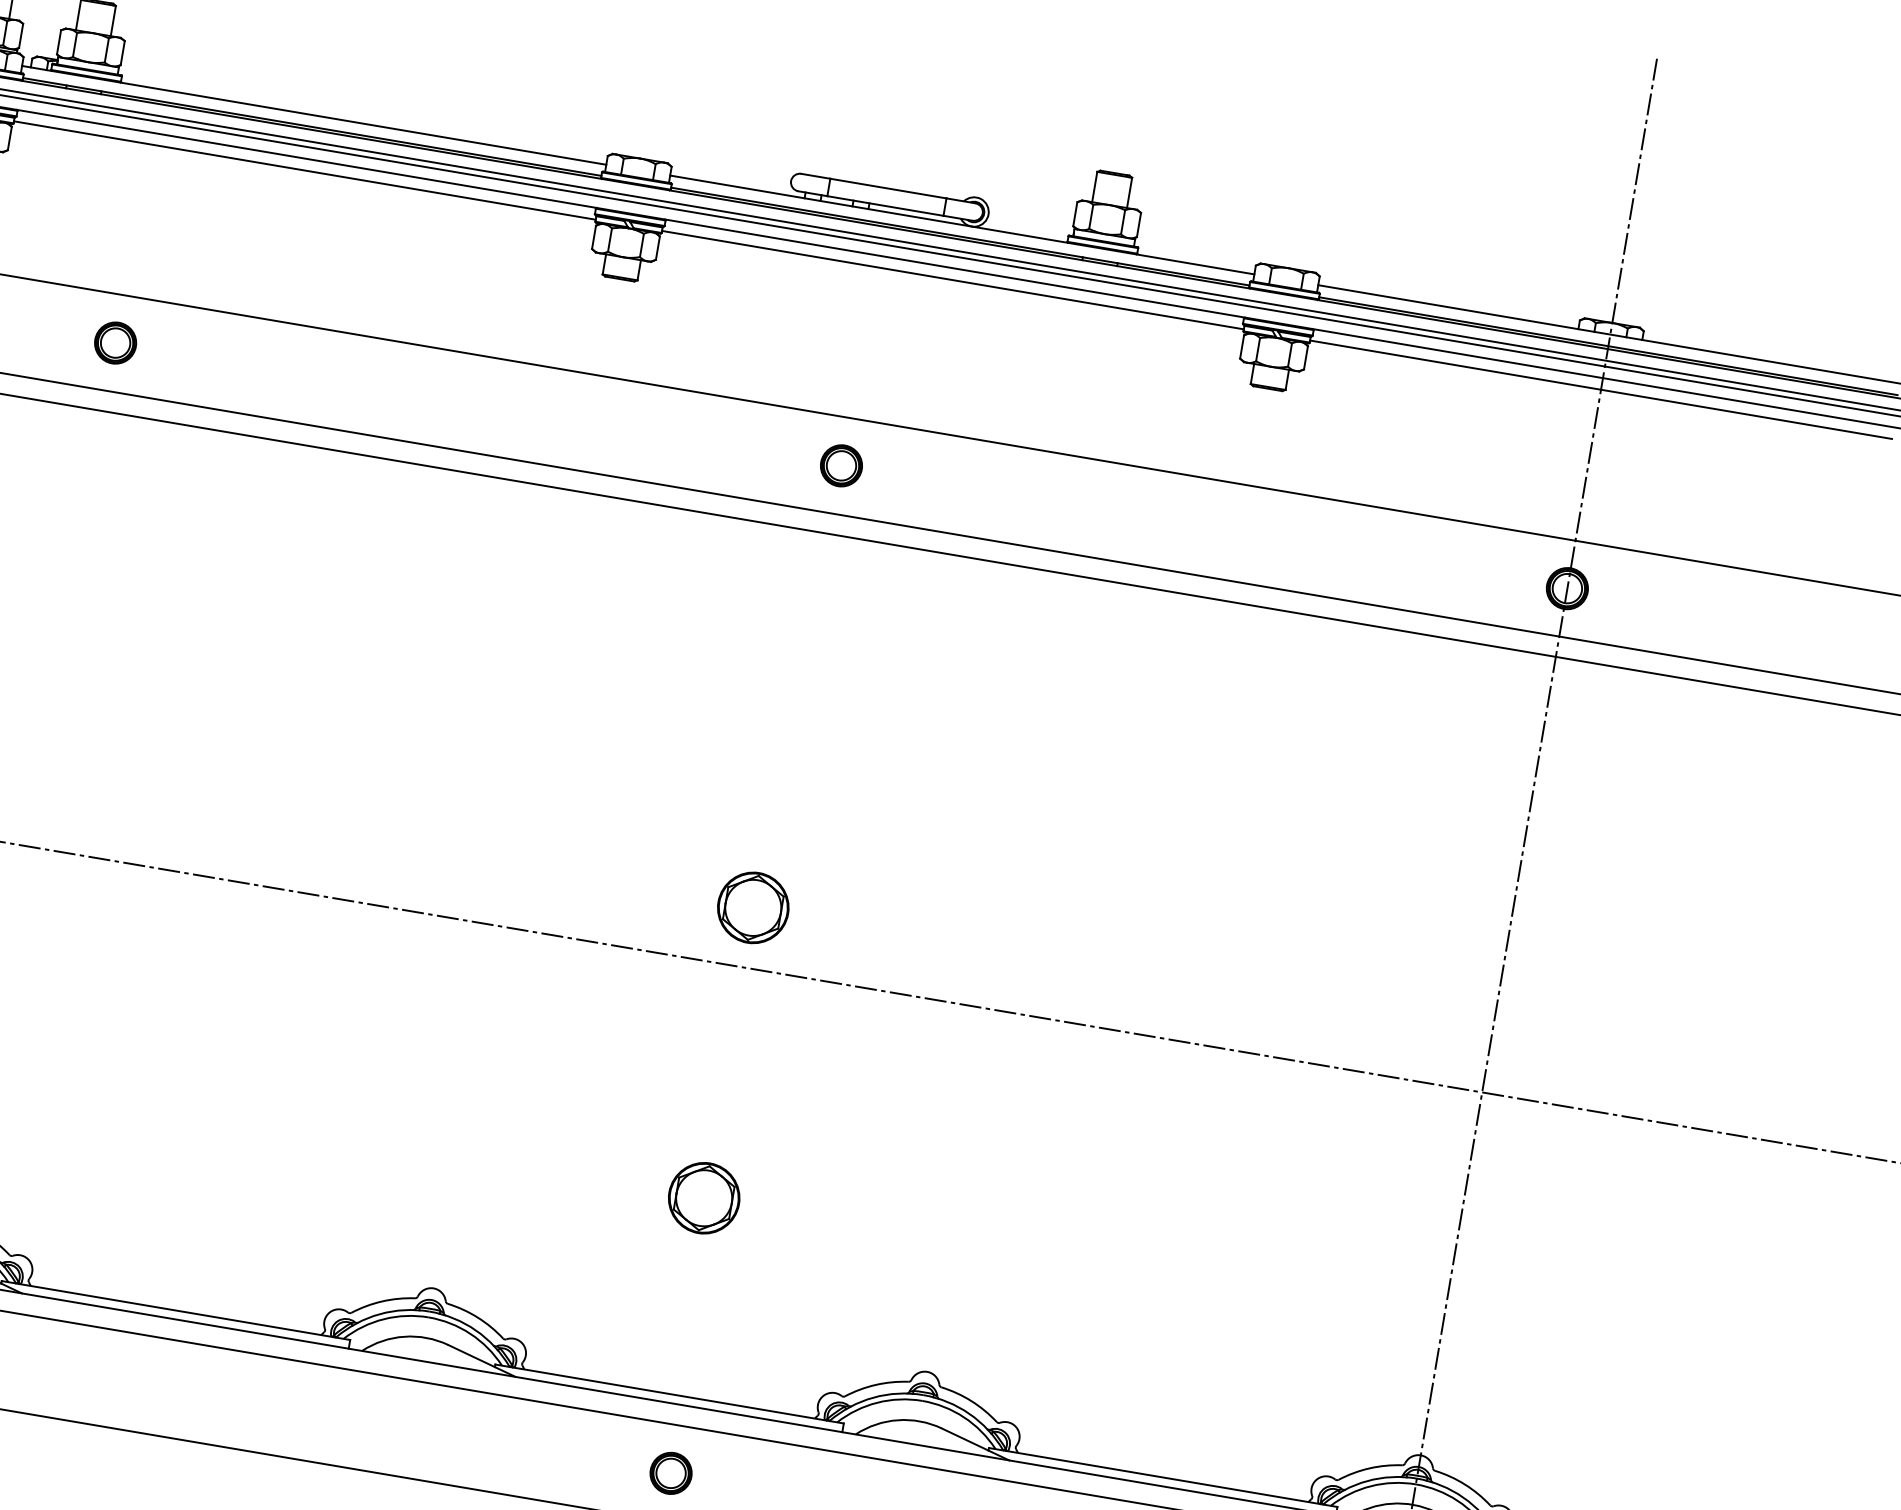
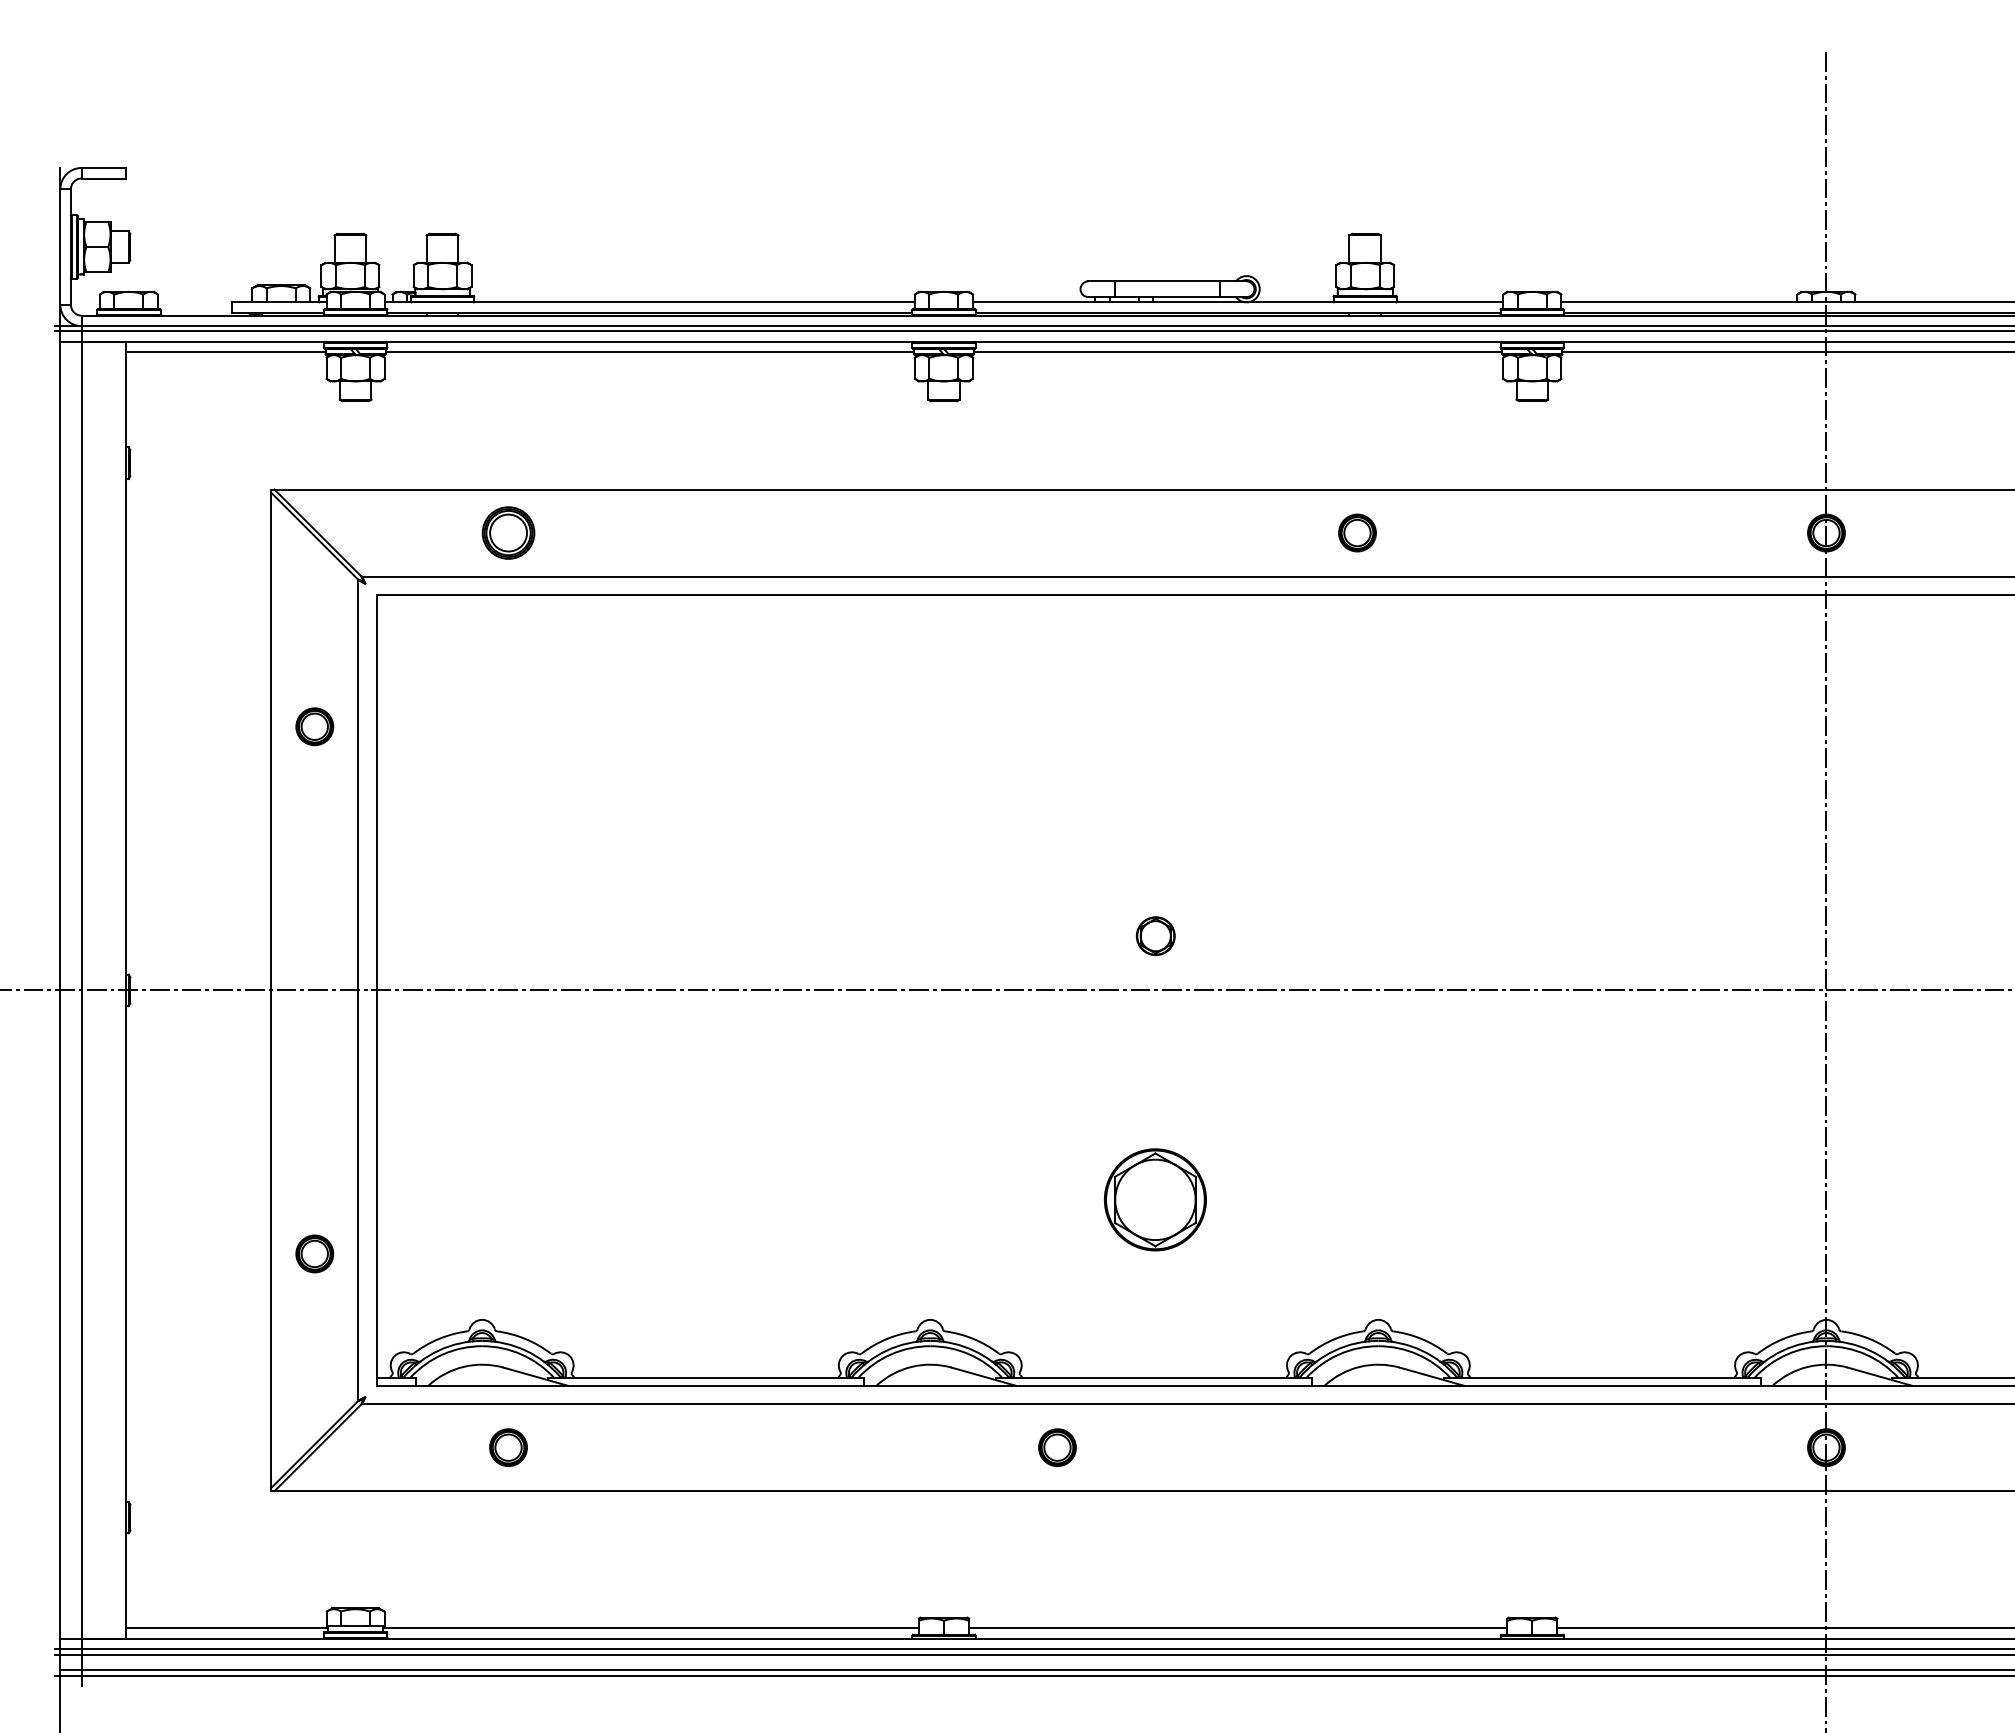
part: (115, 342) -> (508, 532), size x1.4
part: (841, 465) -> (1357, 532), moved
part: (753, 906) -> (1155, 935), size x0.6
part: (704, 1197) -> (1155, 1199), size x1.6
part: (671, 1473) -> (1057, 1447), moved

